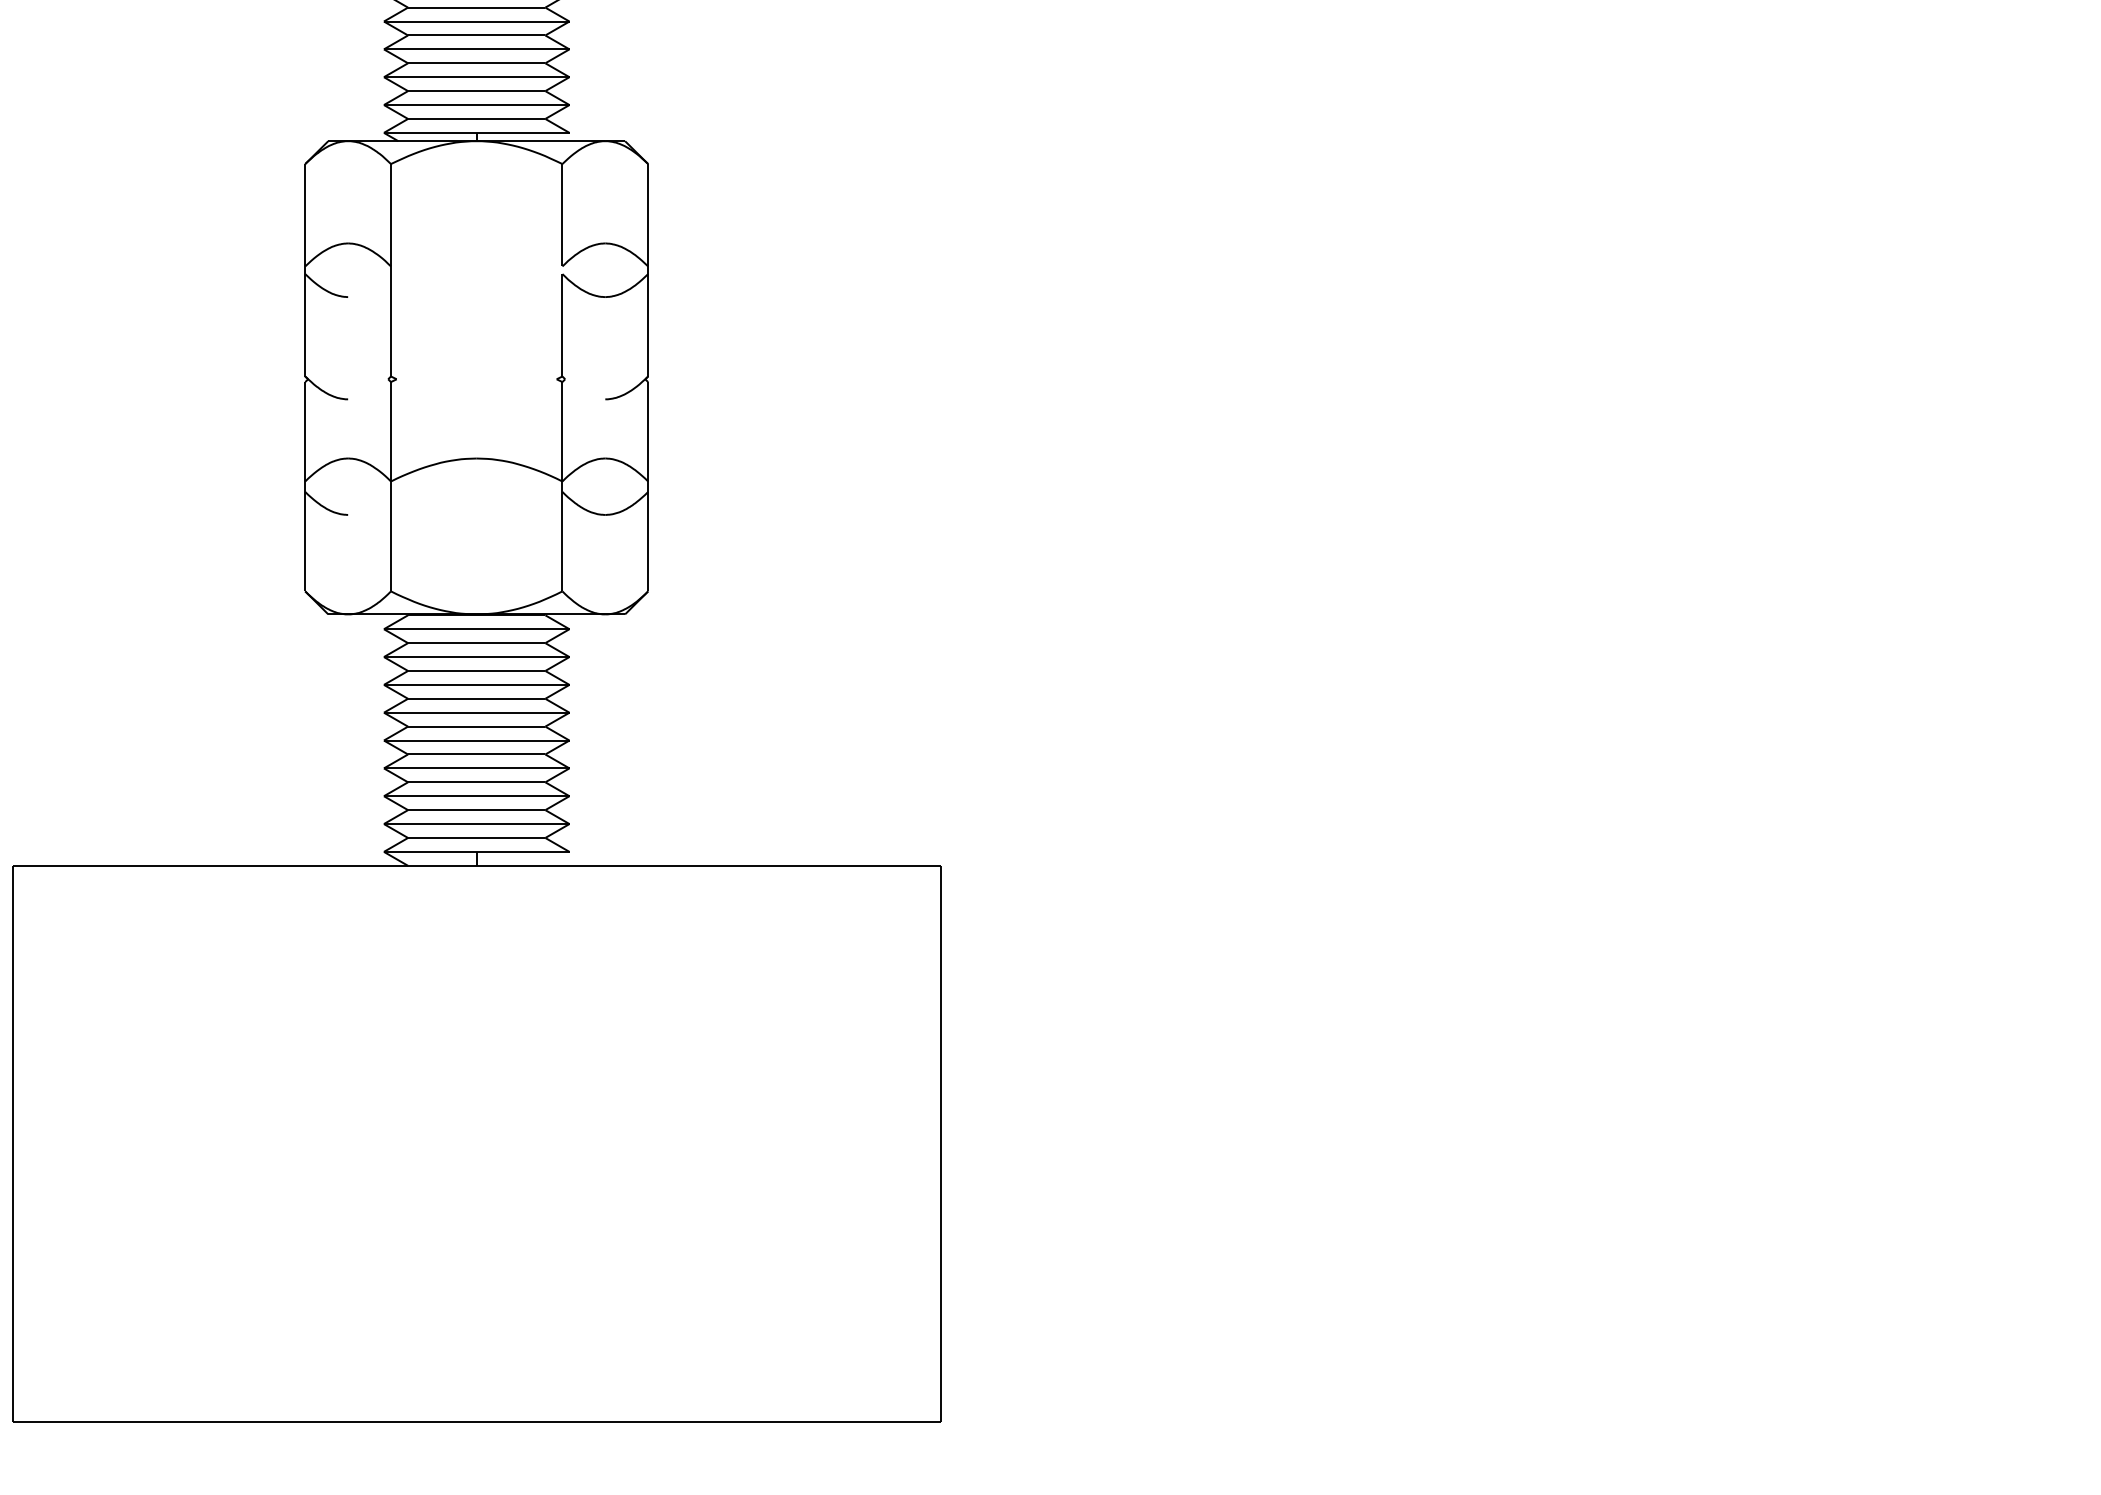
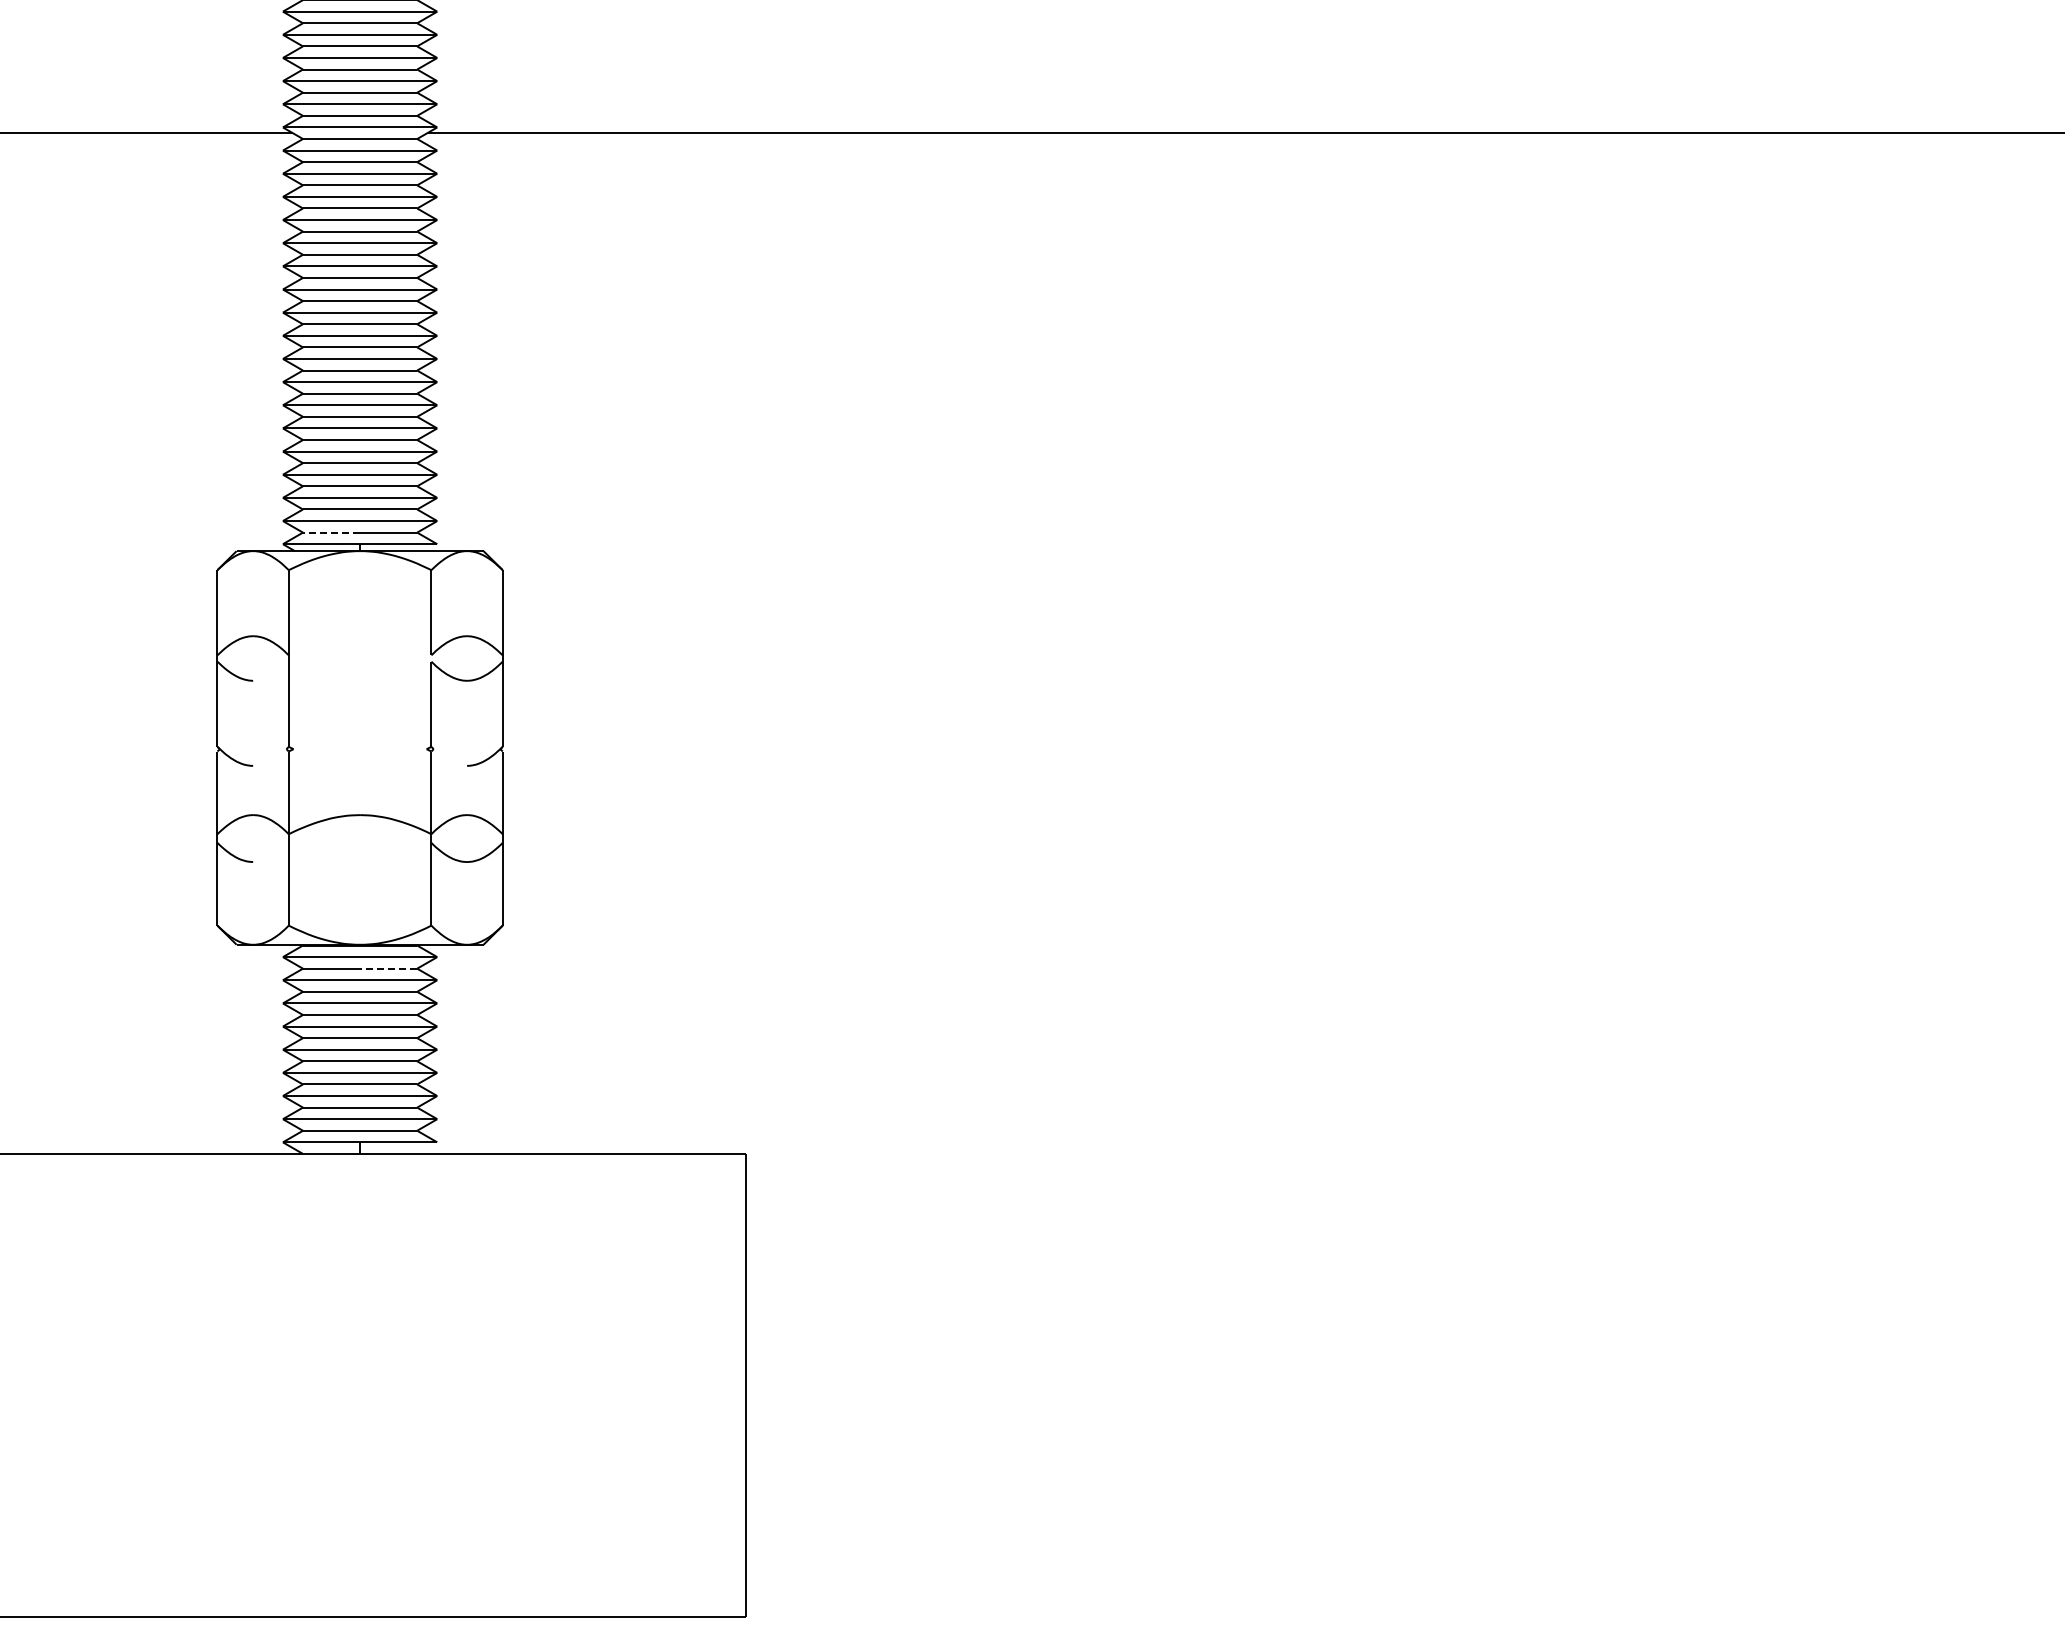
line: (442, 118) -> (331, 532), solid -> dashed
line: (510, 642) -> (388, 968), solid -> dashed

